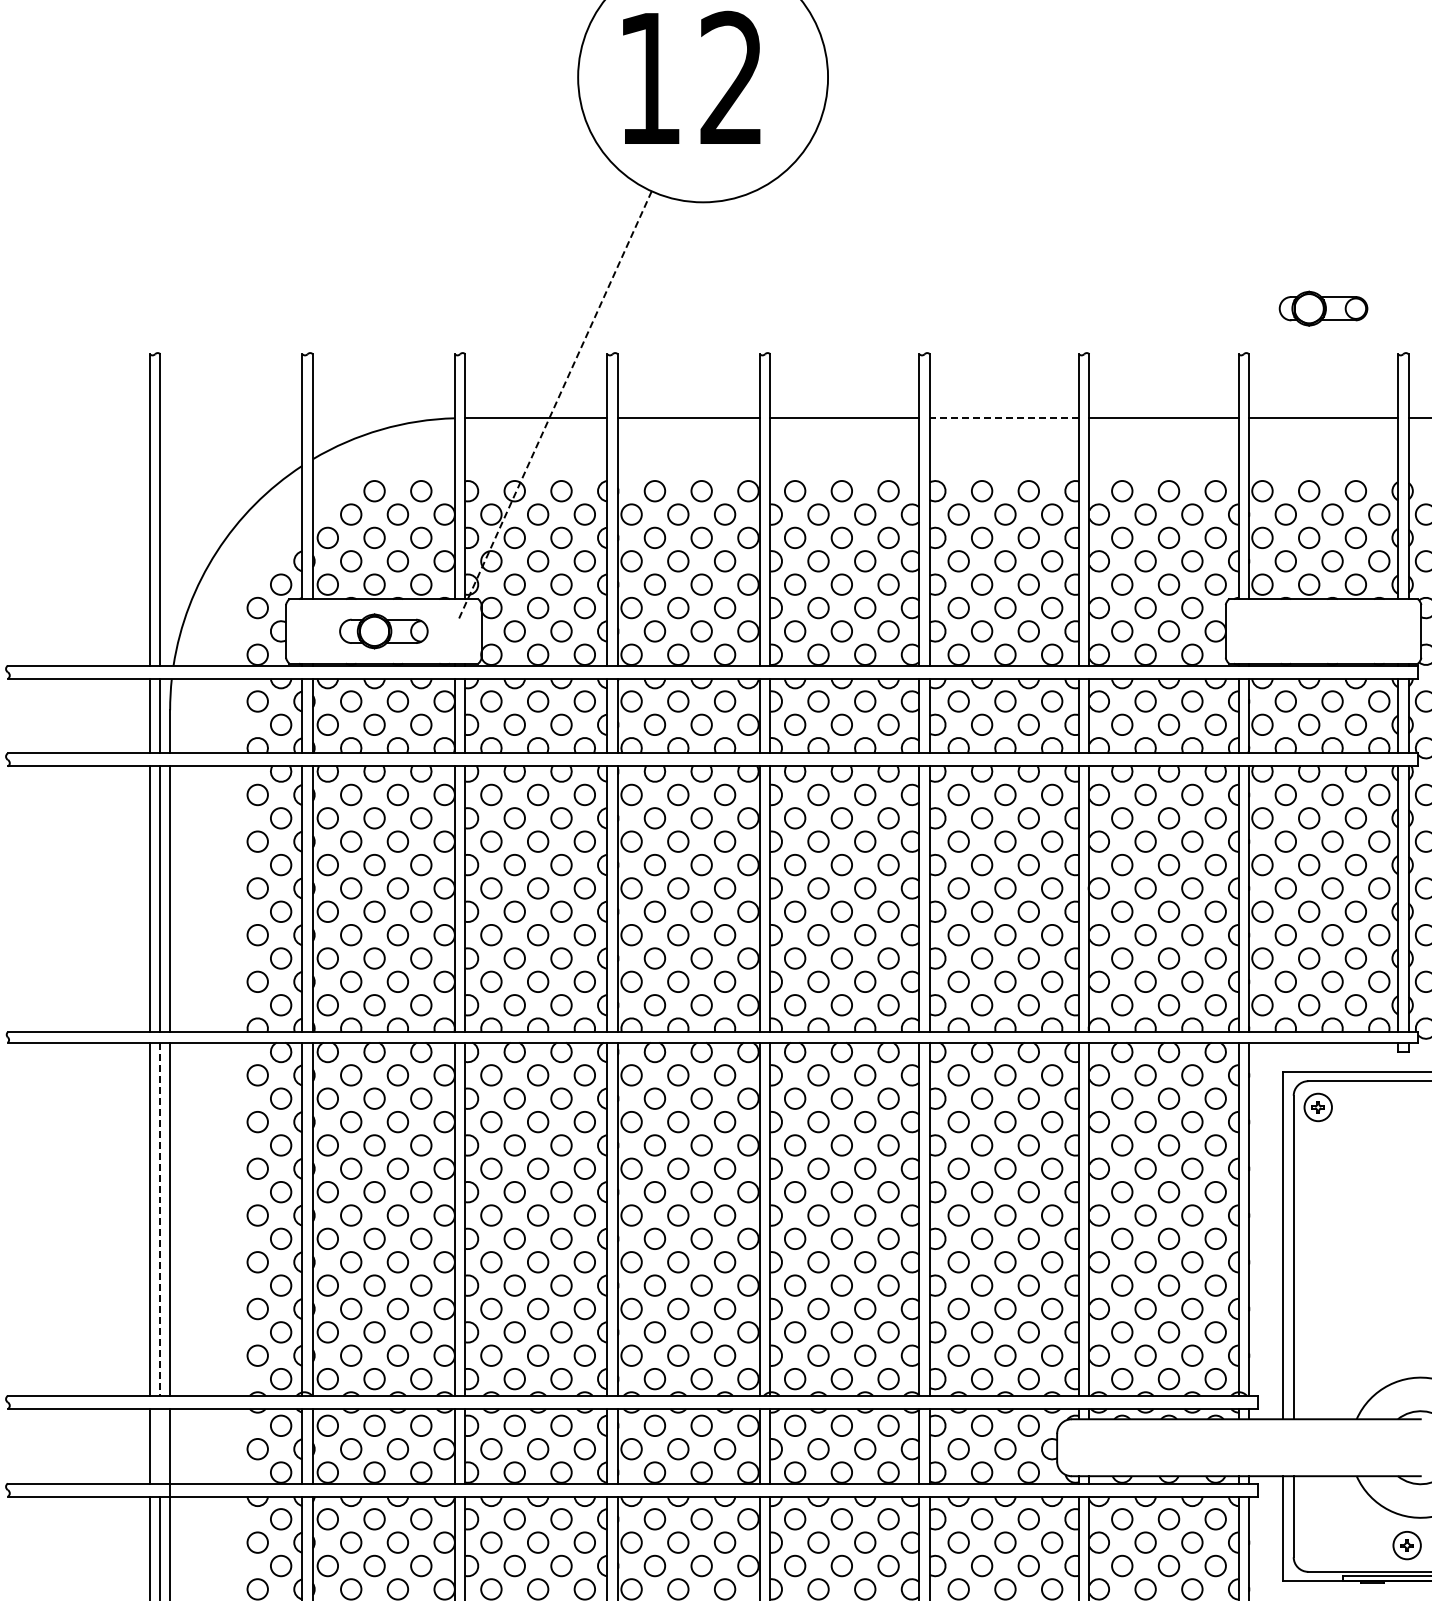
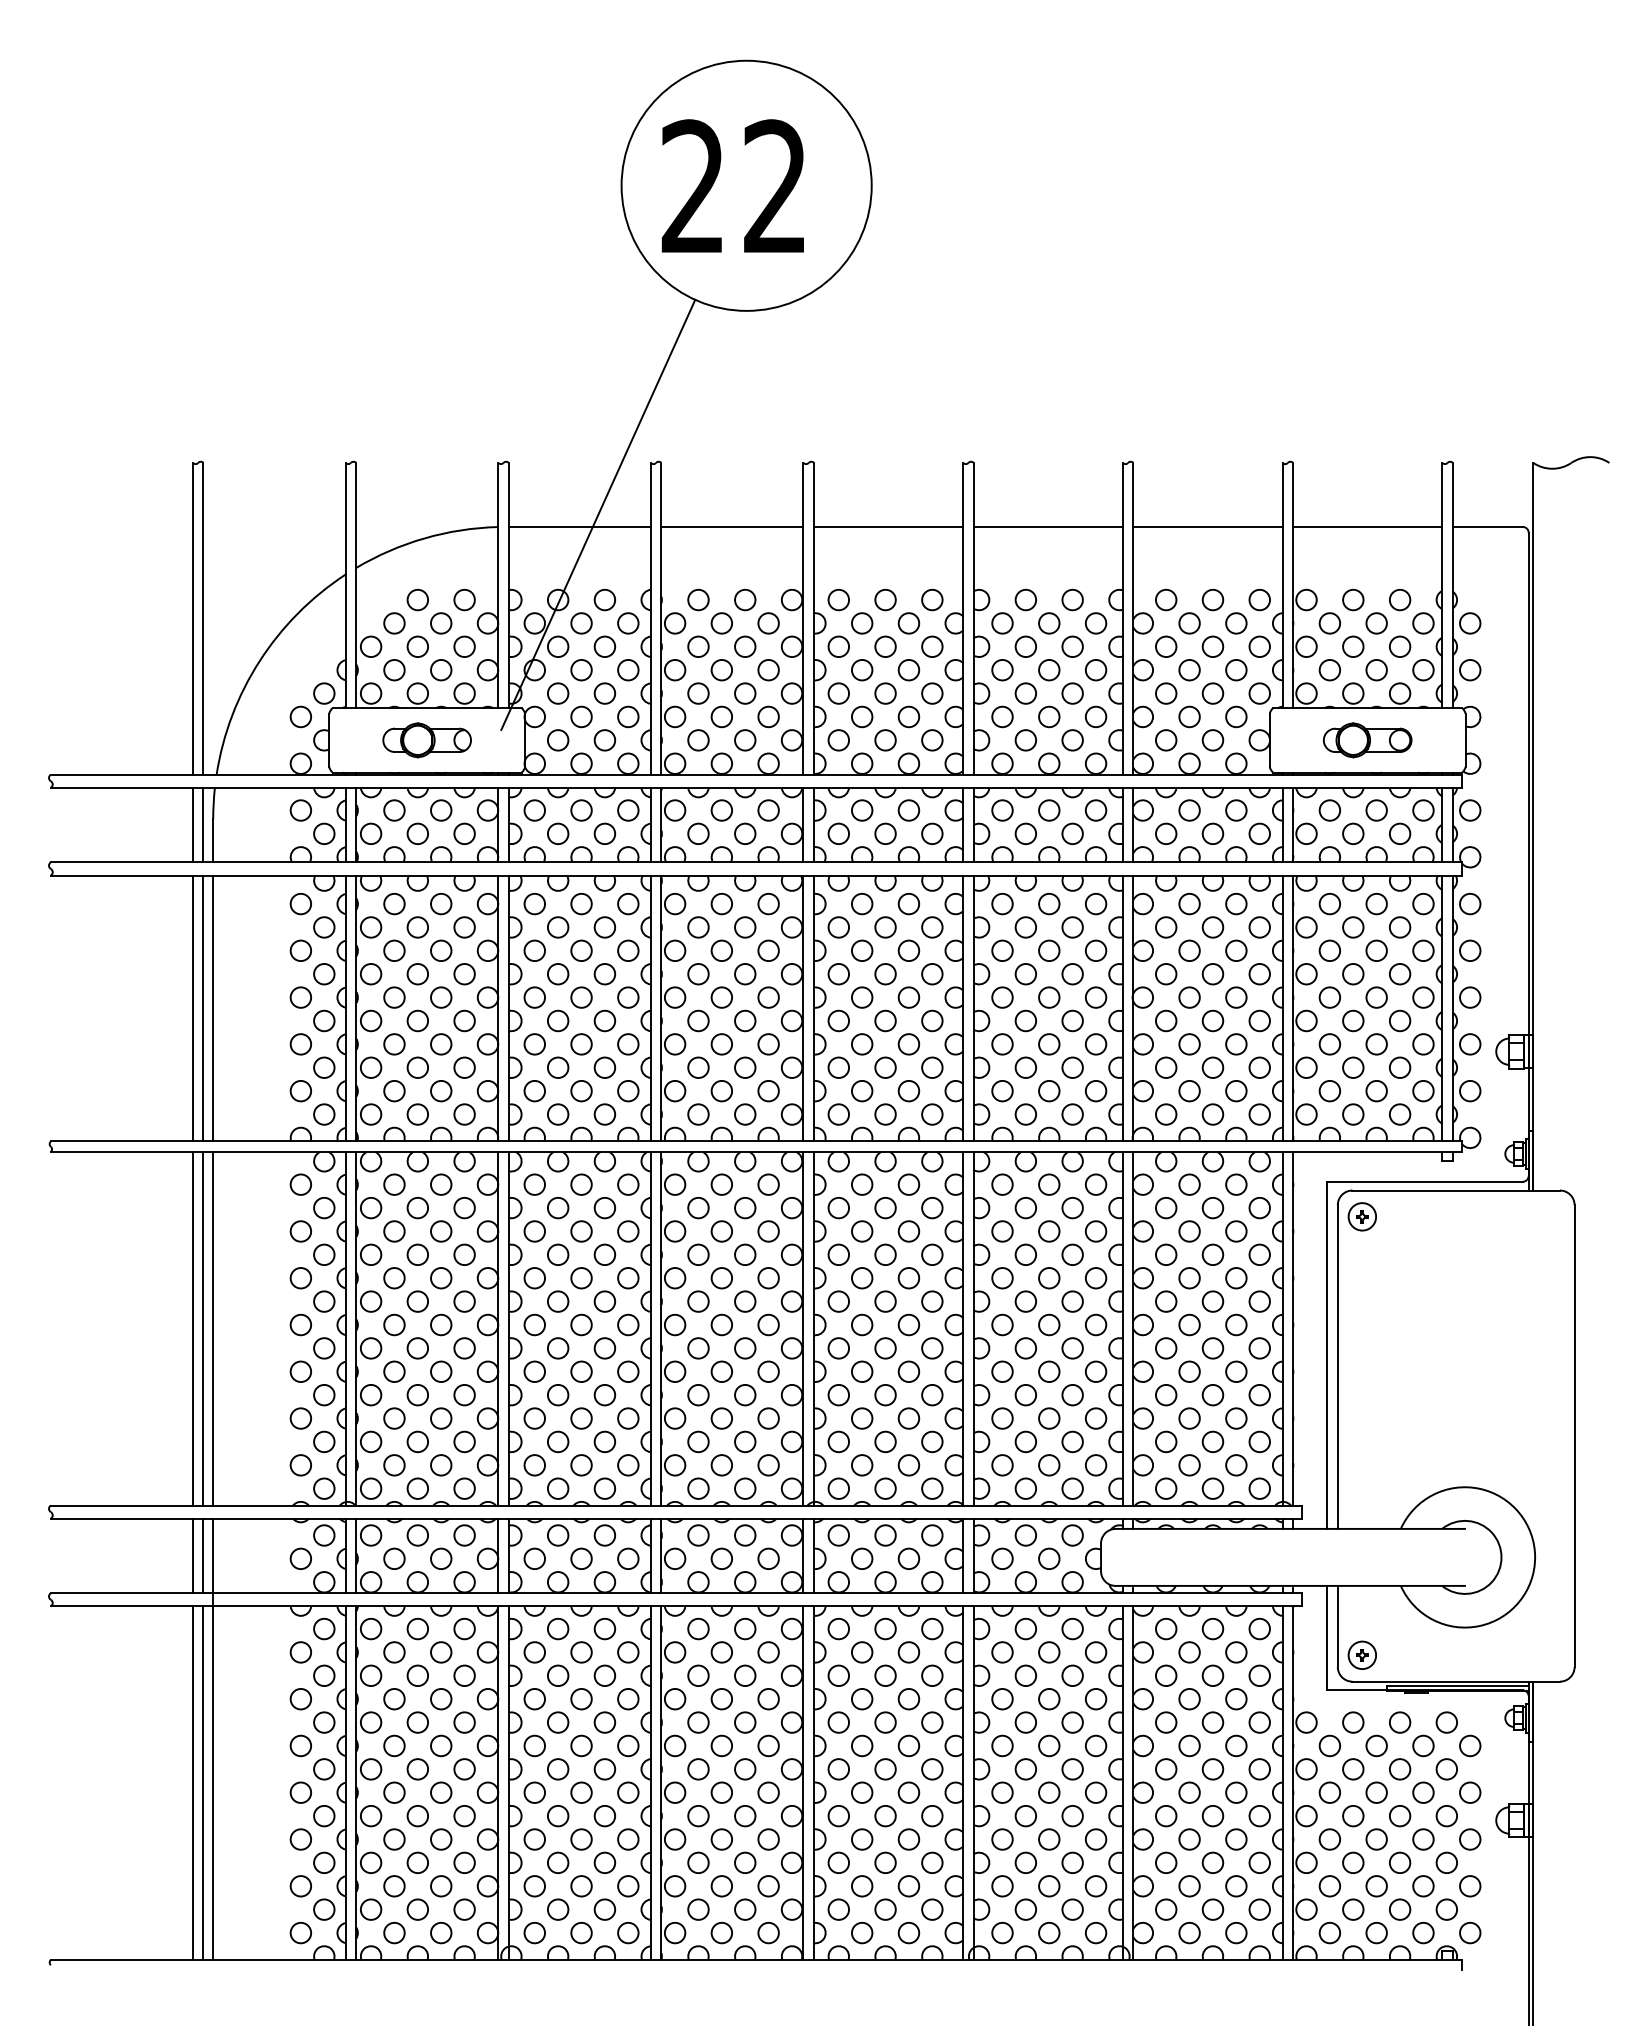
text: (647, 77) -> (691, 185), 12 -> 22
part: (1323, 308) -> (1367, 740), moved
line: (555, 405) -> (598, 514), dashed -> solid
line: (1004, 417) -> (1048, 526), dashed -> solid
line: (160, 1219) -> (203, 1328), dashed -> solid
line: (160, 1445) -> (203, 1555), added
part: (1406, 1544) -> (1361, 1654), moved

